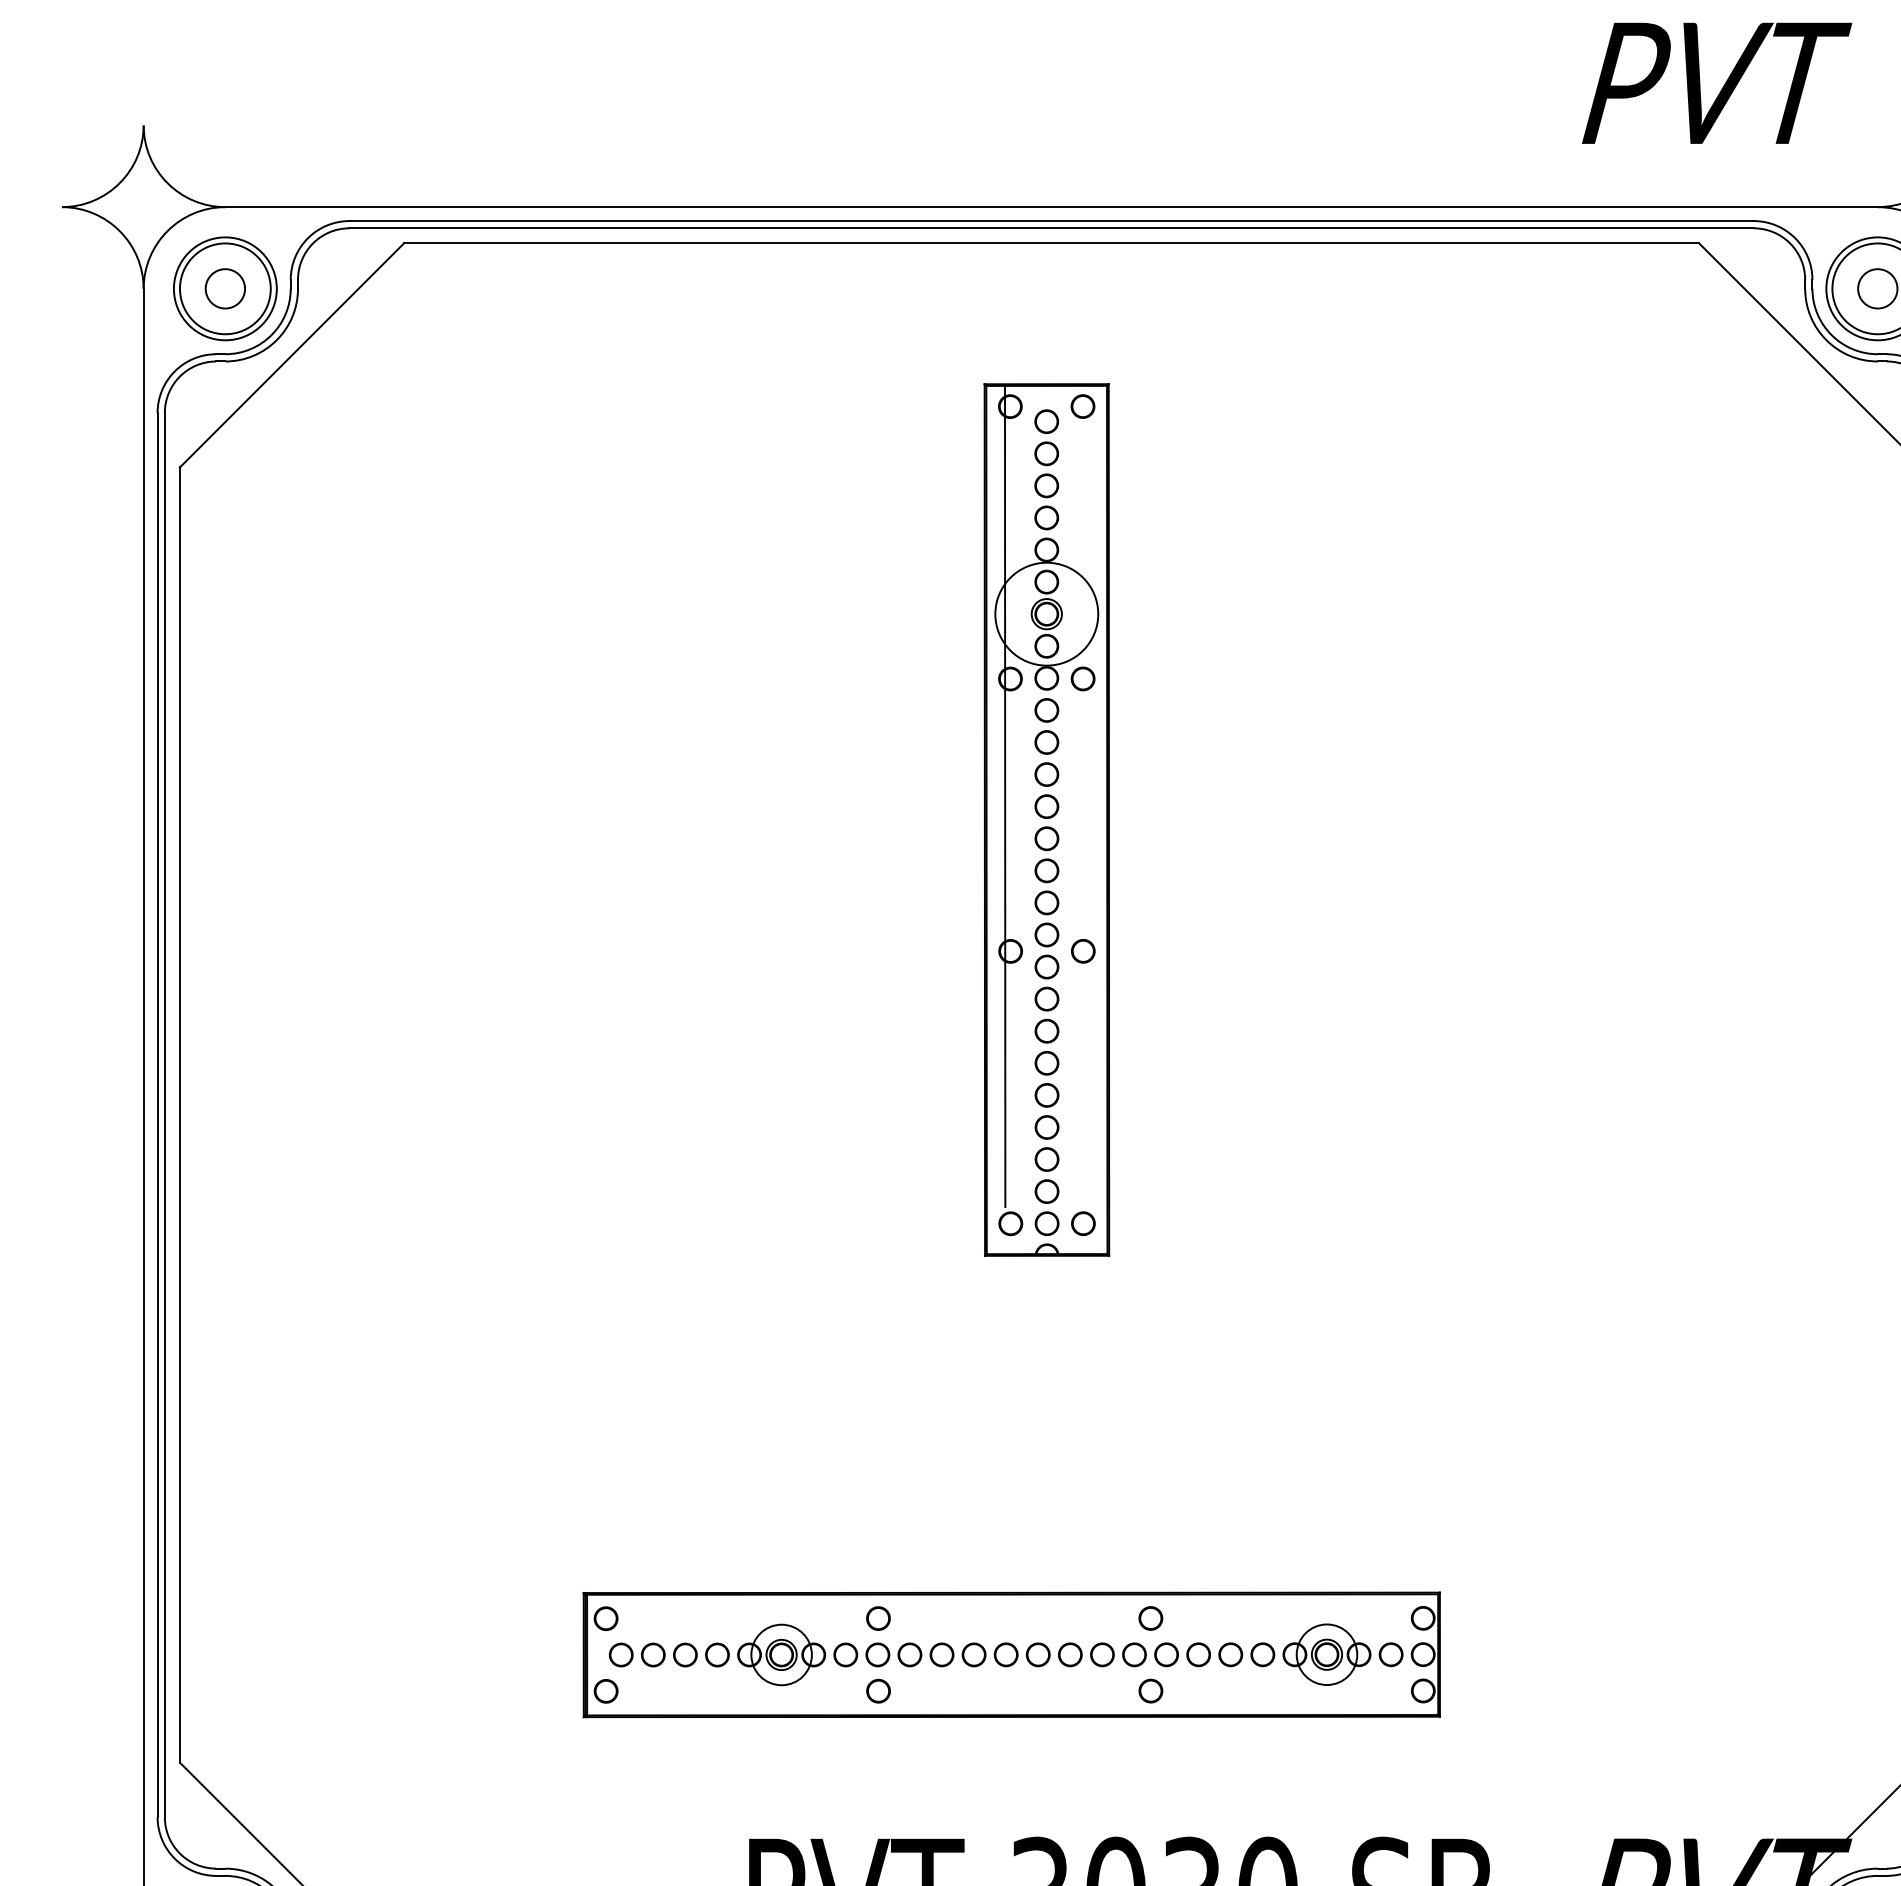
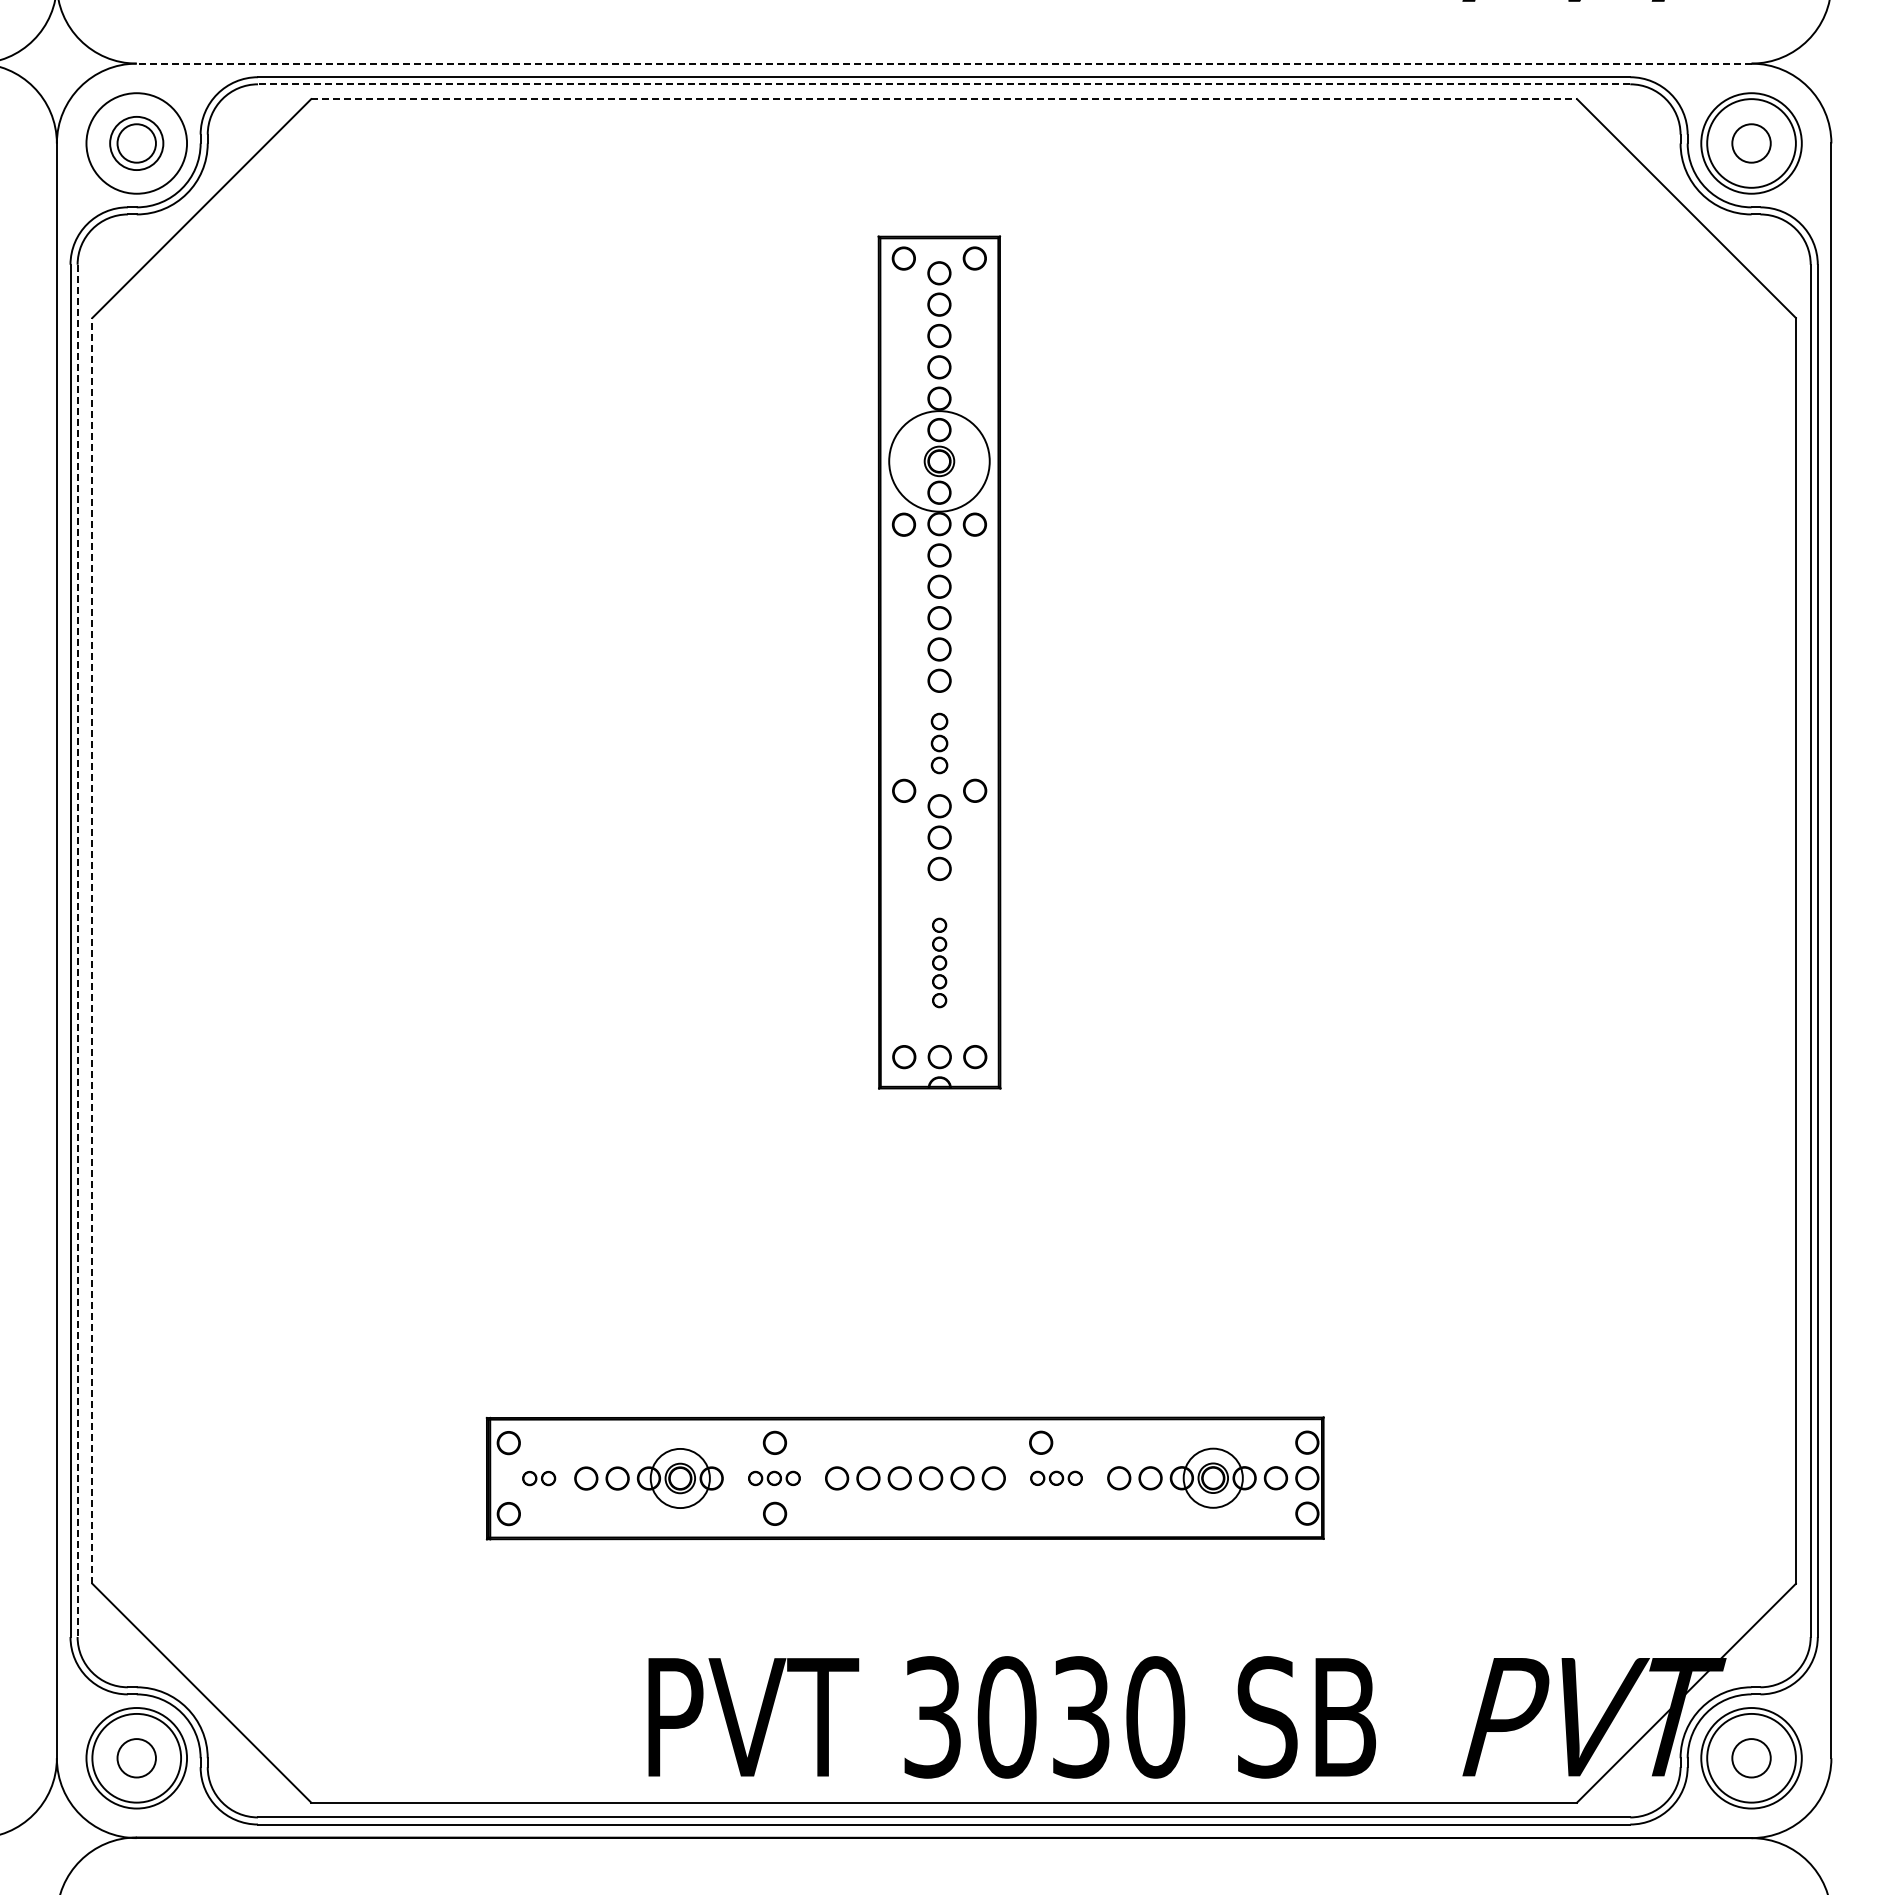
line: (1050, 207) -> (943, 63), solid -> dashed
line: (1050, 228) -> (943, 84), solid -> dashed
line: (1051, 243) -> (944, 99), solid -> dashed
circle: (225, 288) -> (136, 143), size x0.6
line: (1004, 795) -> (898, 638), removed
part: (1046, 902) -> (939, 743), size x0.7
line: (180, 1114) -> (92, 950), solid -> dashed
line: (164, 1115) -> (77, 951), solid -> dashed
part: (1046, 1126) -> (939, 962), size x0.6
part: (636, 1654) -> (538, 1478), size x0.6
part: (877, 1654) -> (774, 1478), size x0.6
part: (1166, 1654) -> (1056, 1478), size x0.6
circle: (1151, 1690) -> (1041, 1513), removed

